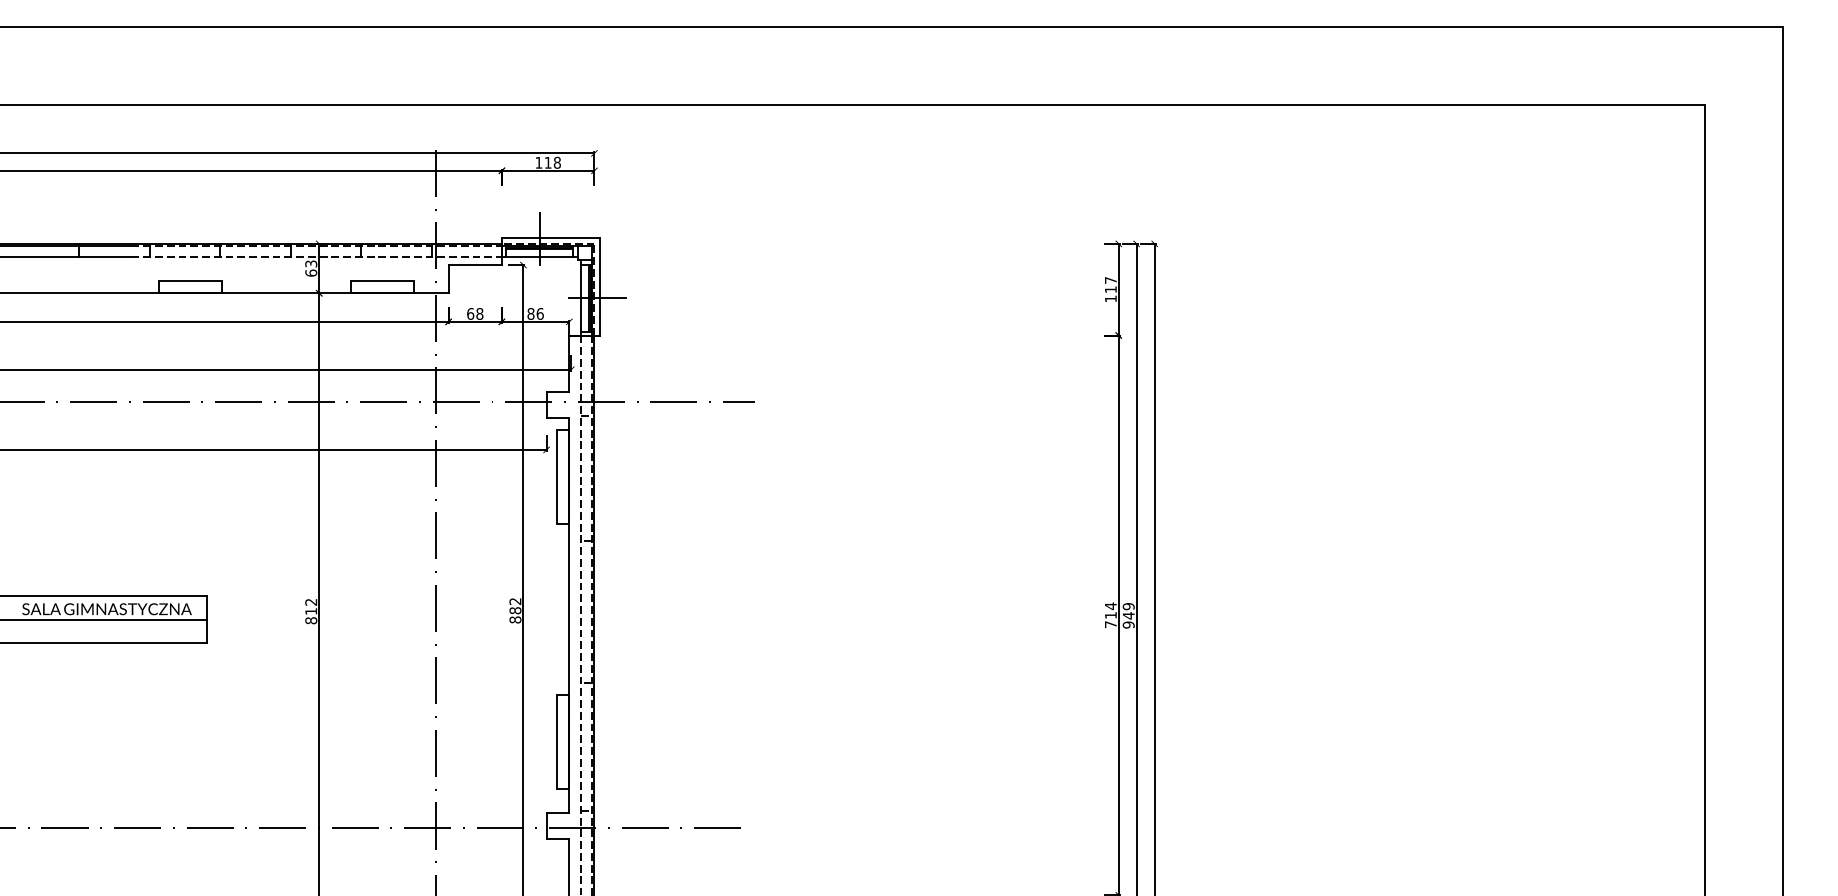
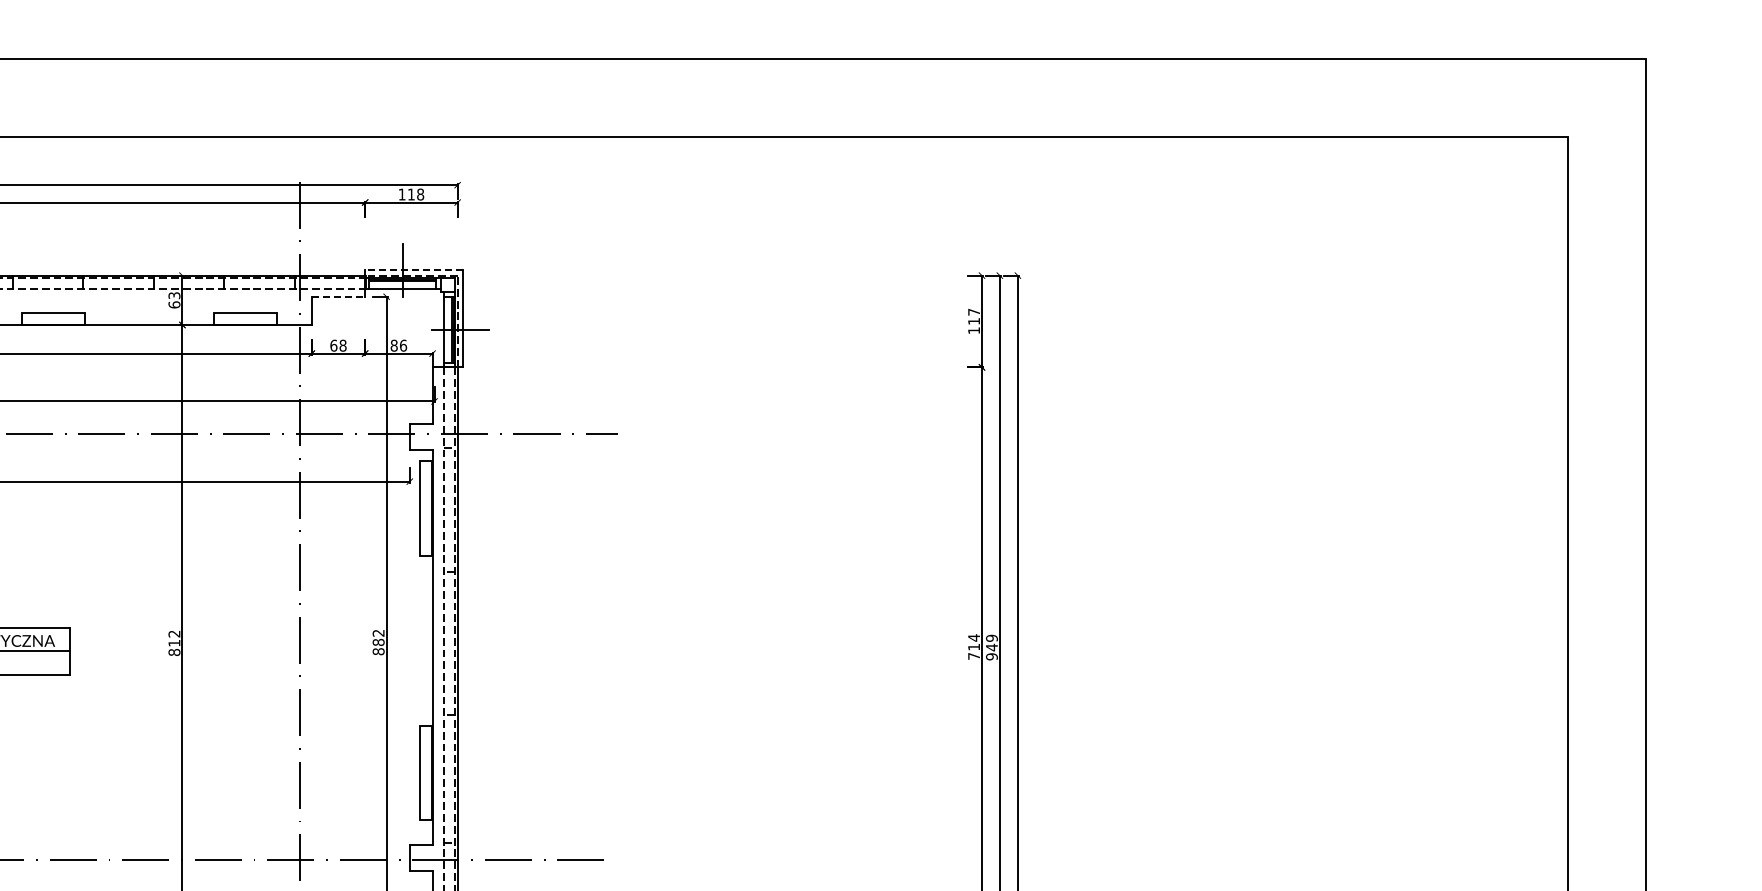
line: (550, 238) -> (413, 270), solid -> dashed
line: (475, 265) -> (338, 297), solid -> dashed

